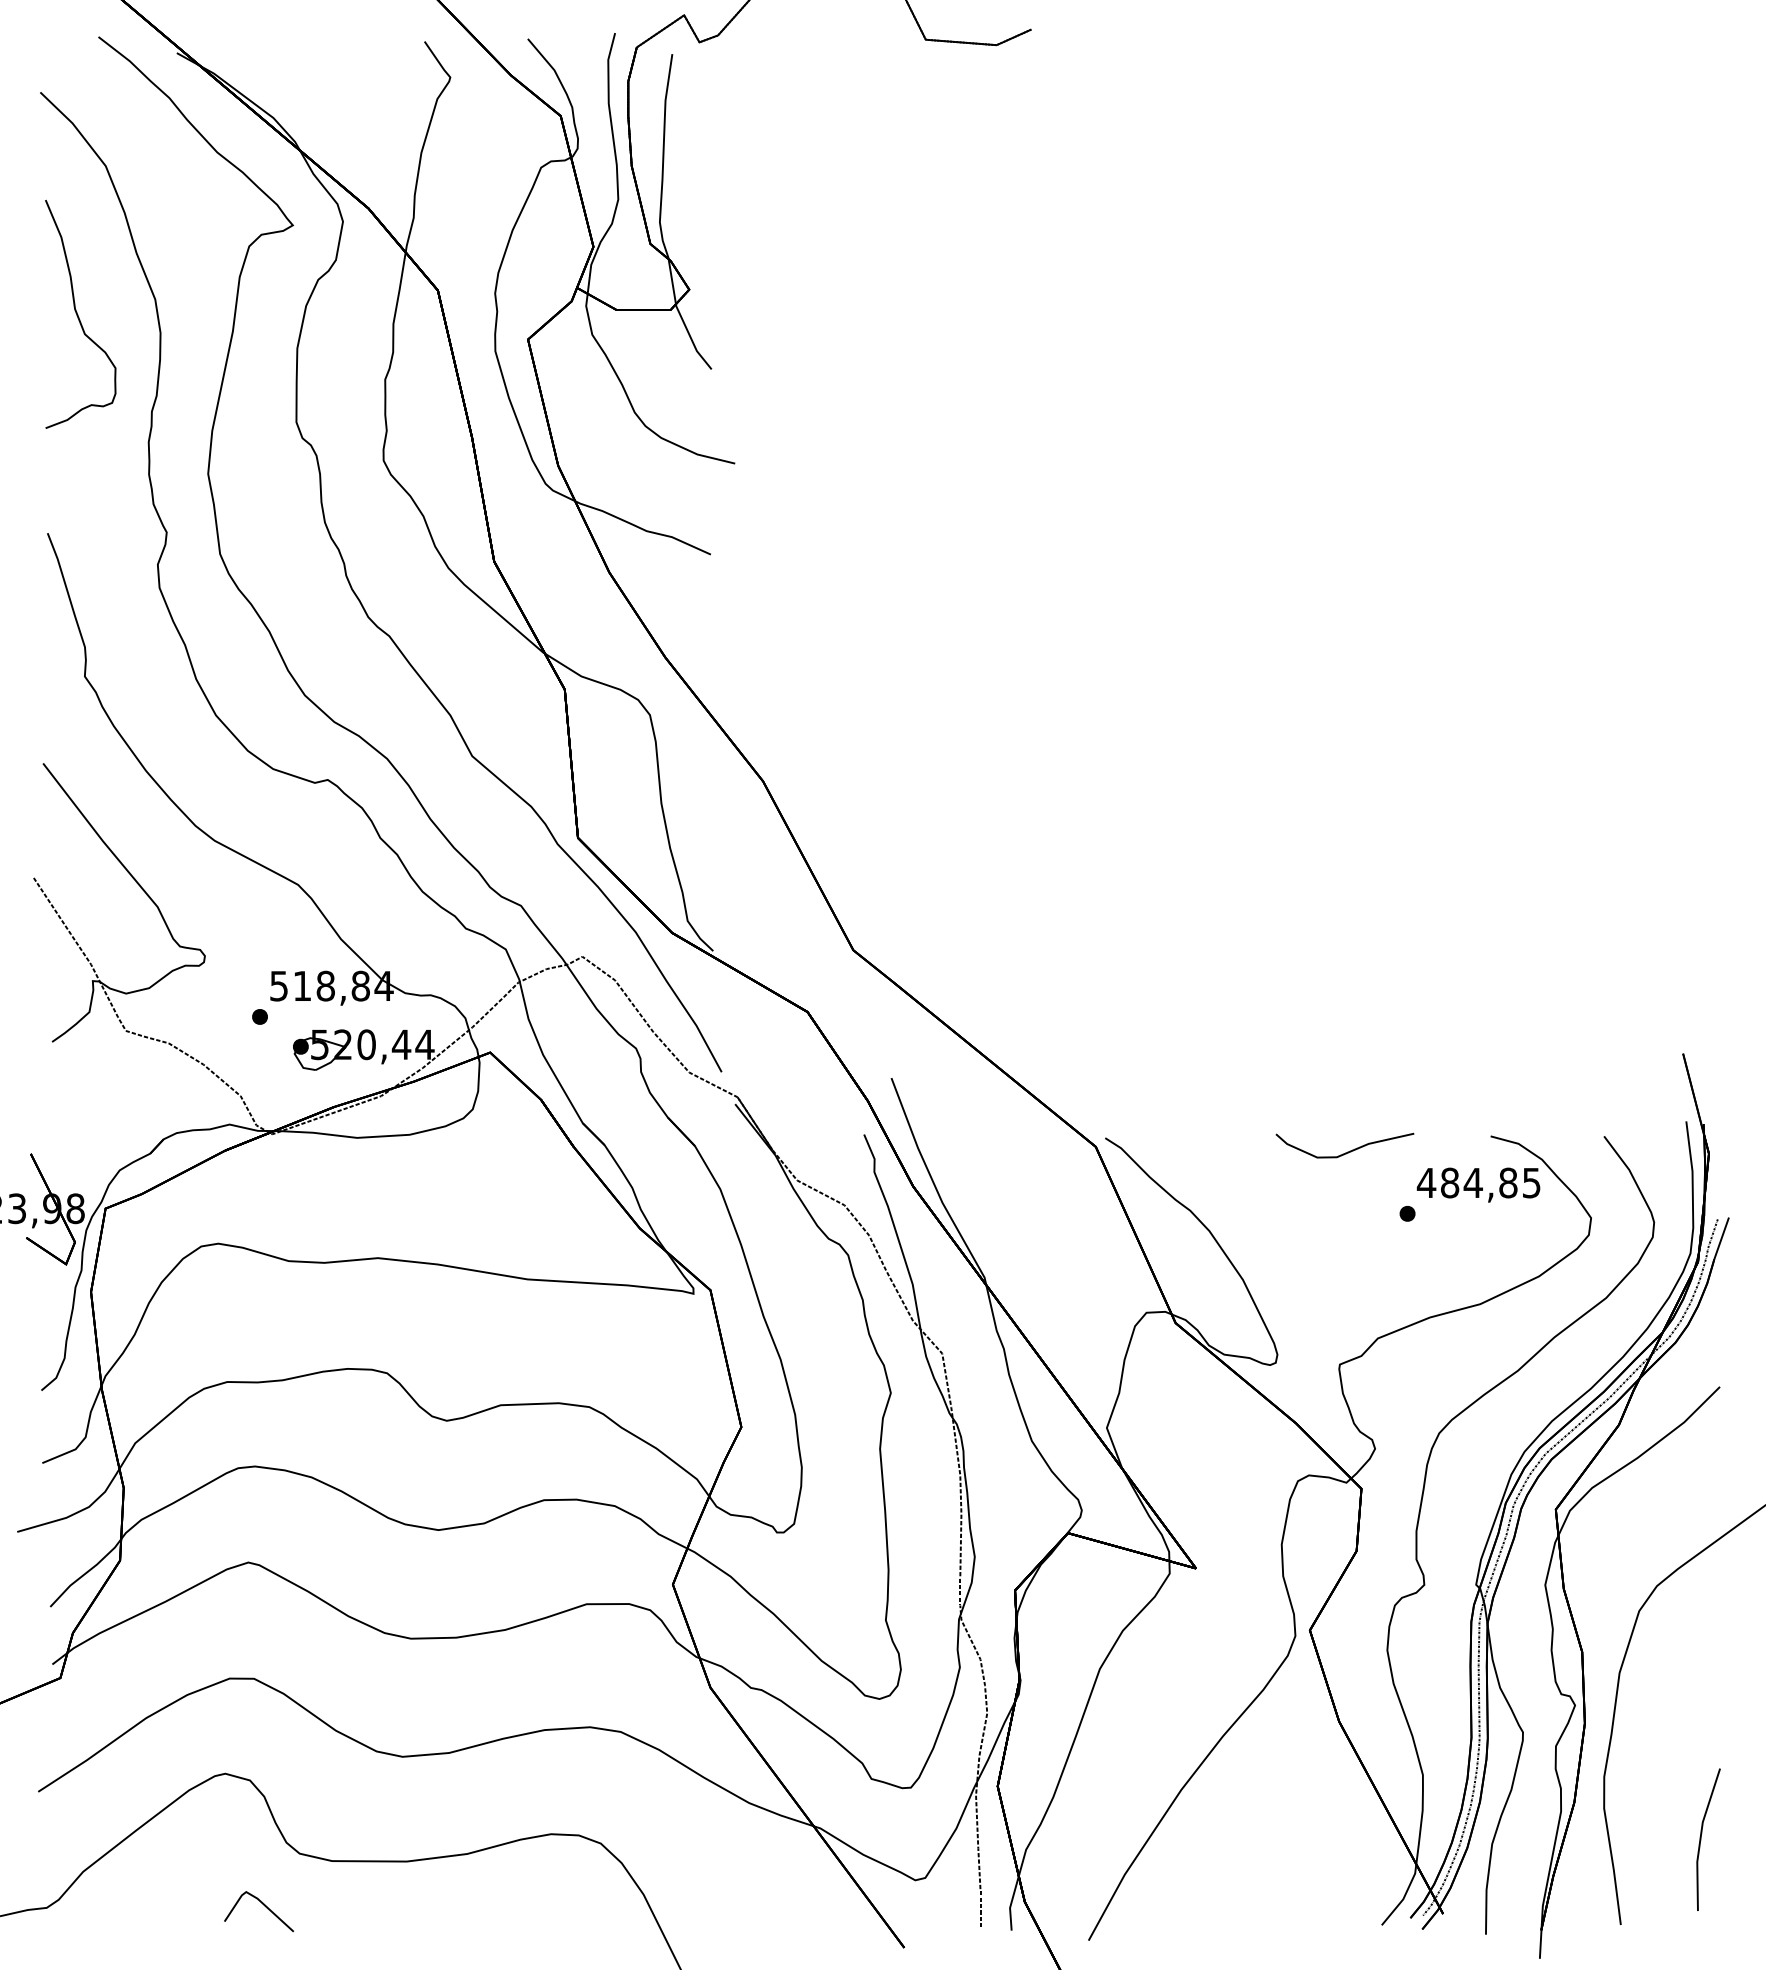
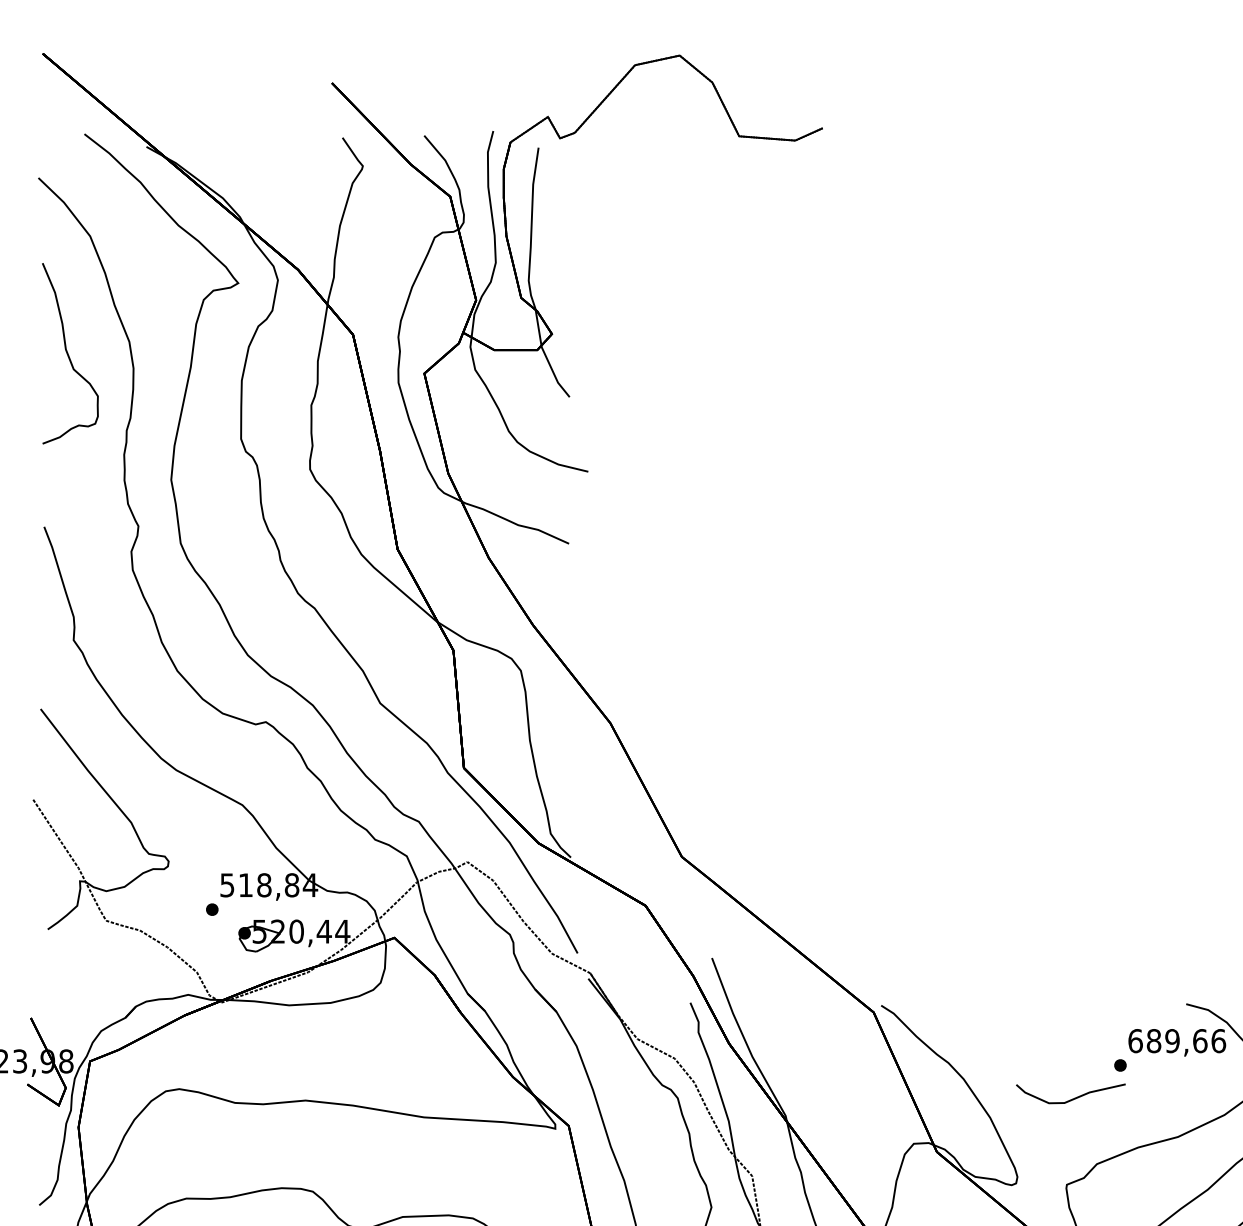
curve: (1347, 1151) -> (1072, 1098), moved
text: (1478, 1182) -> (1176, 1040), 484,85 -> 689,66

